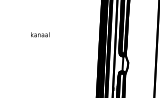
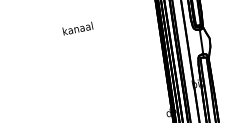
text: (40, 34) -> (78, 28), moved

